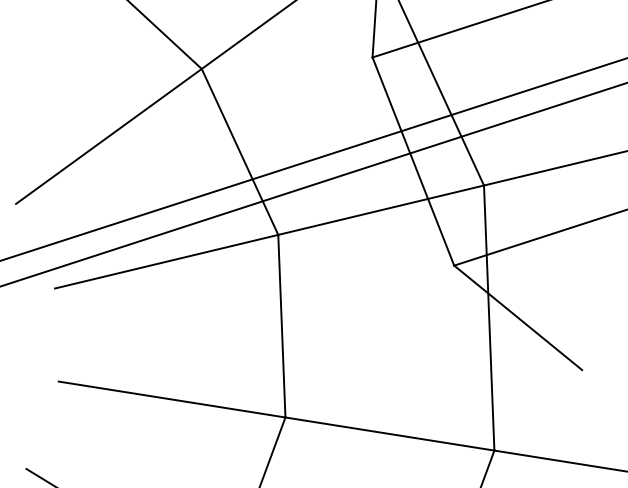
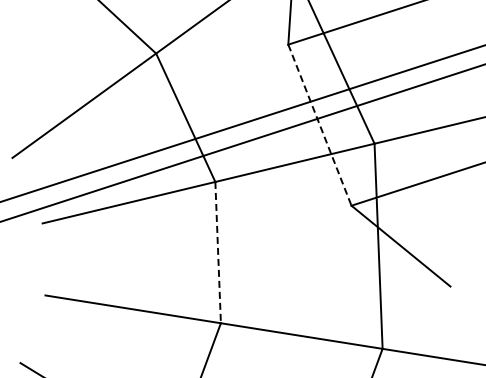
line: (412, 161) -> (319, 125), solid -> dashed
line: (282, 326) -> (218, 252), solid -> dashed

